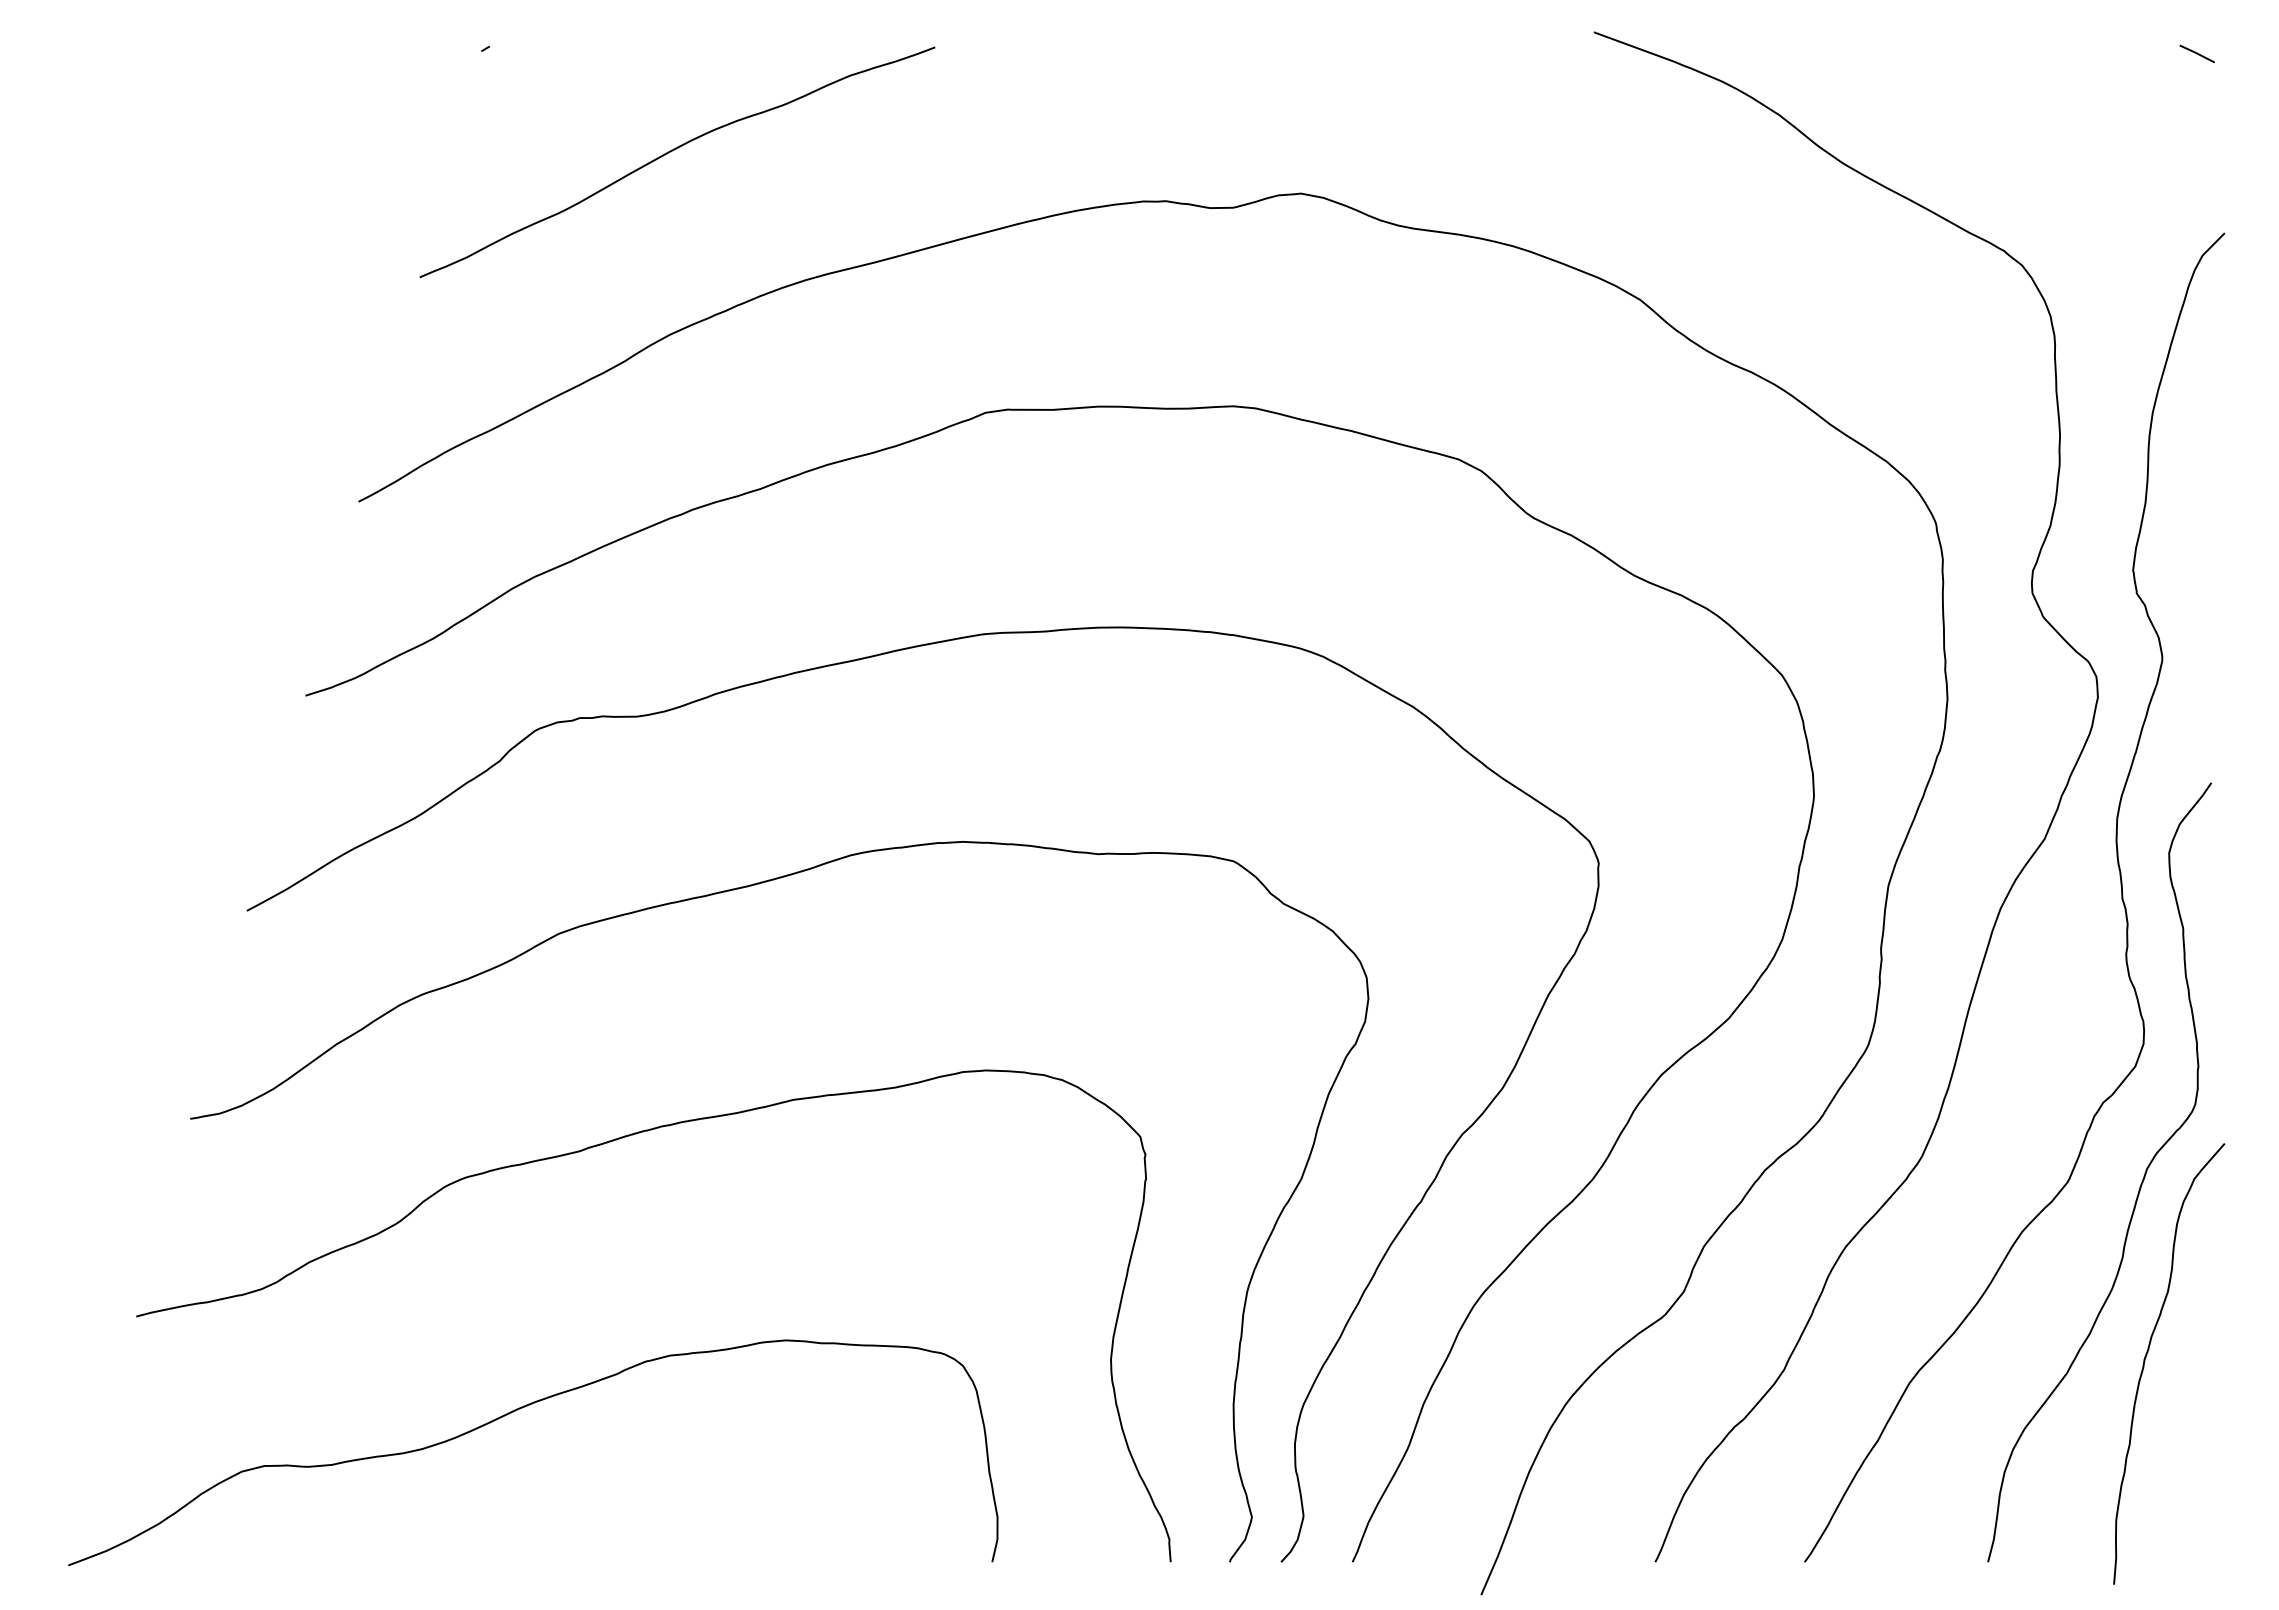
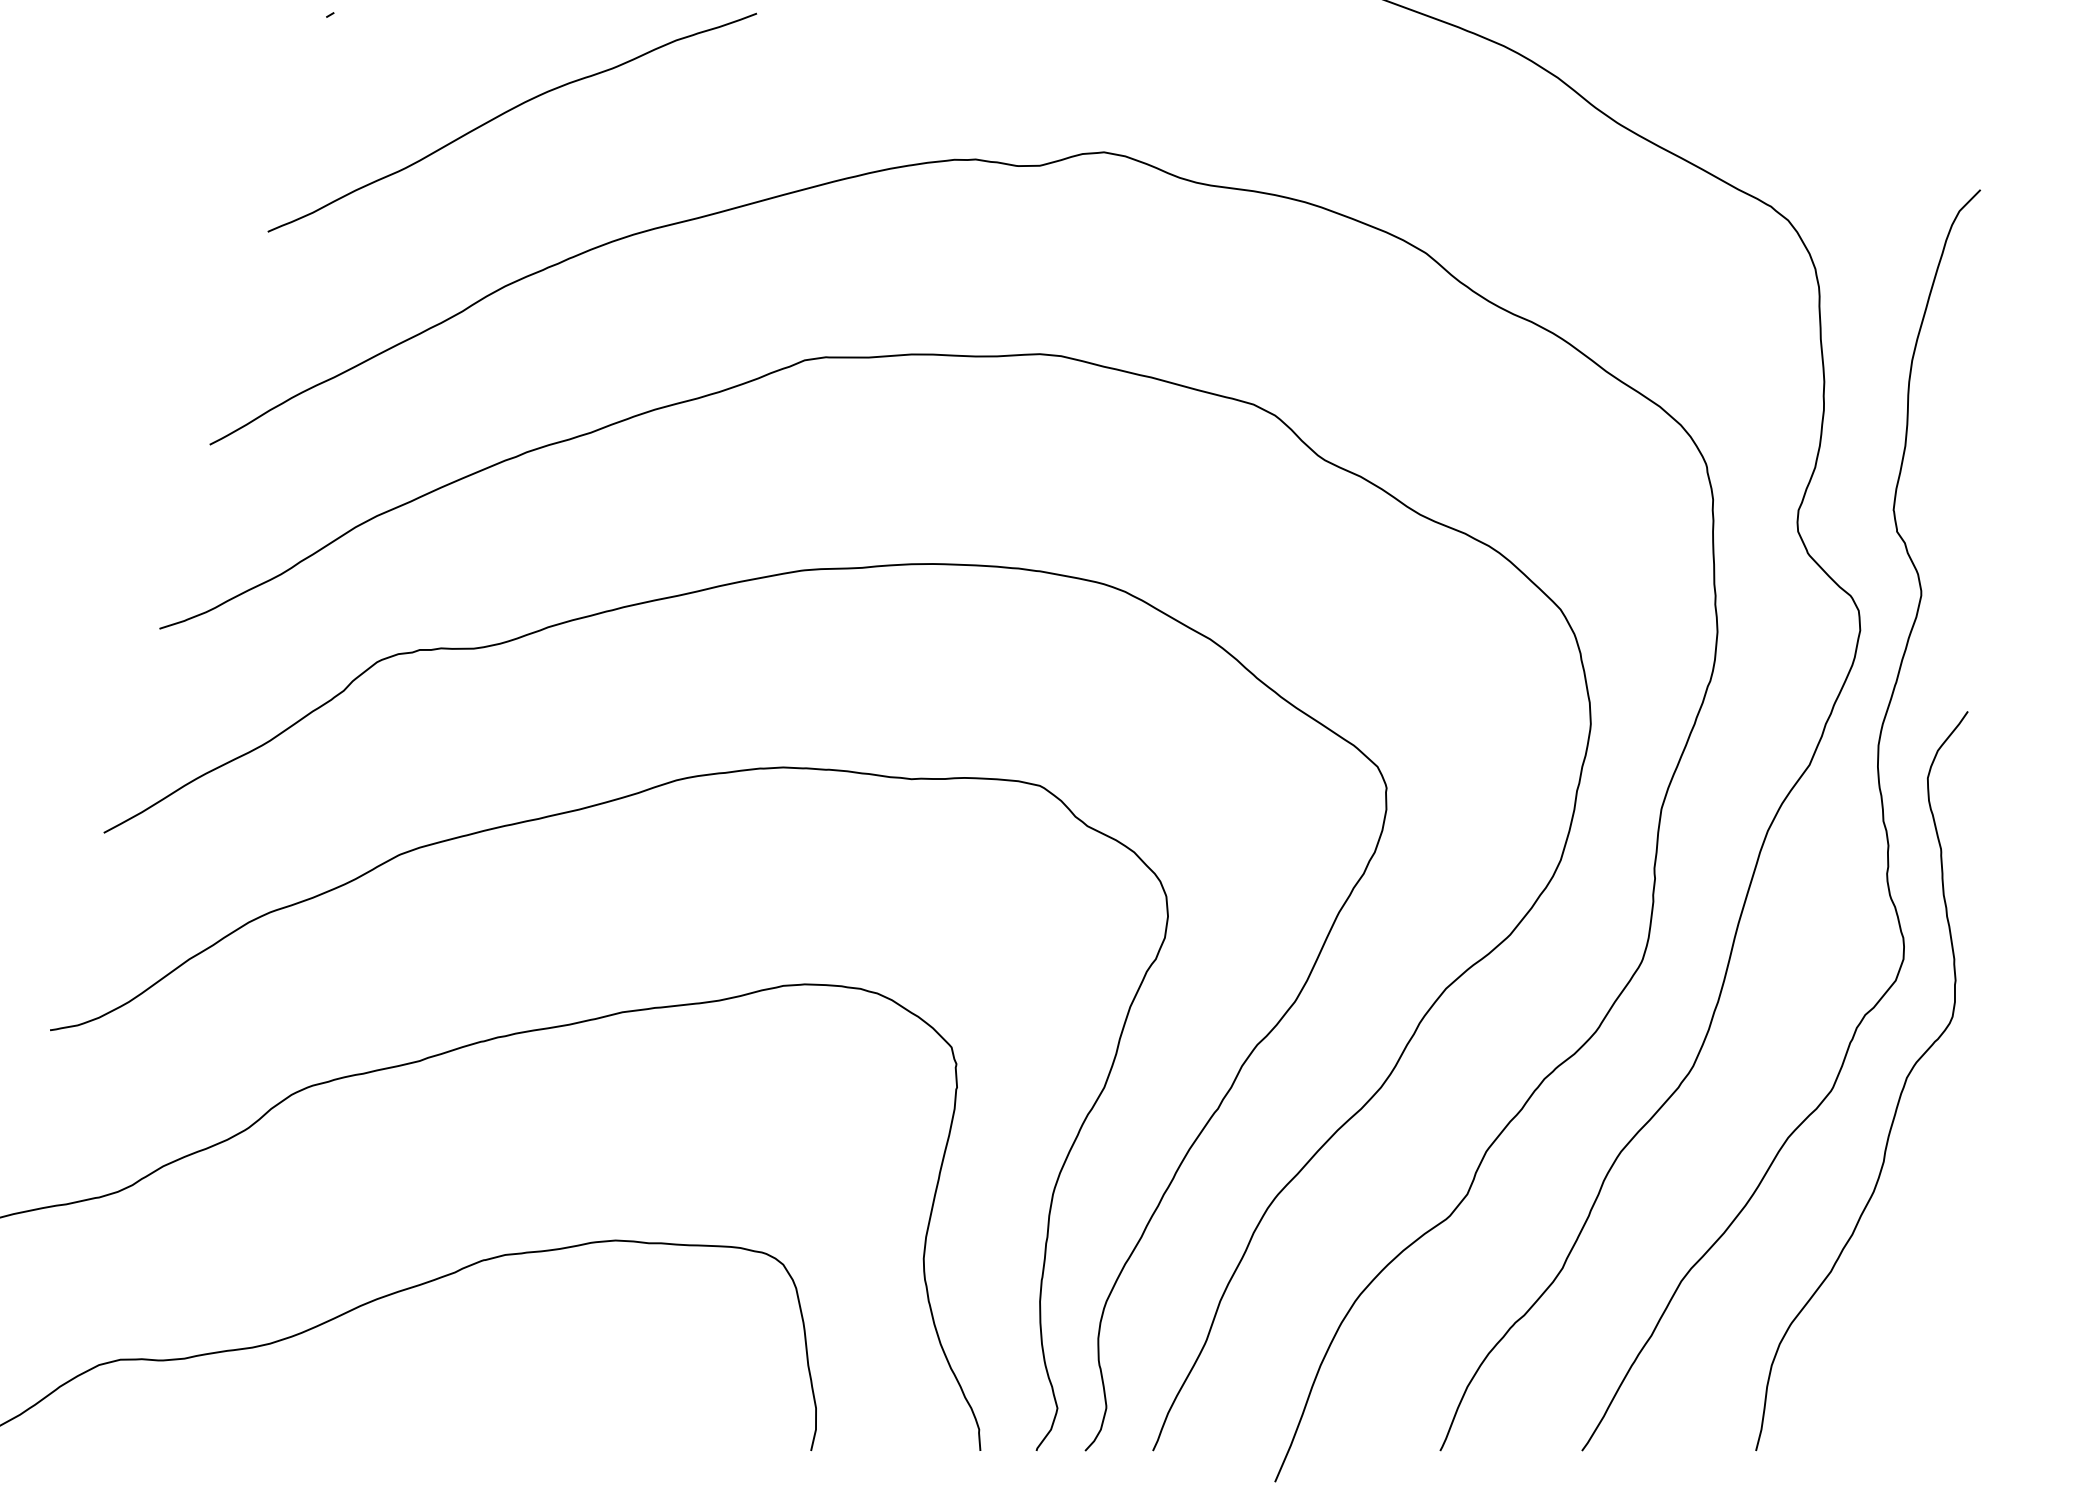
line: (2196, 53) -> (1953, 19), removed
curve: (2147, 1355) -> (1907, 1254), removed

